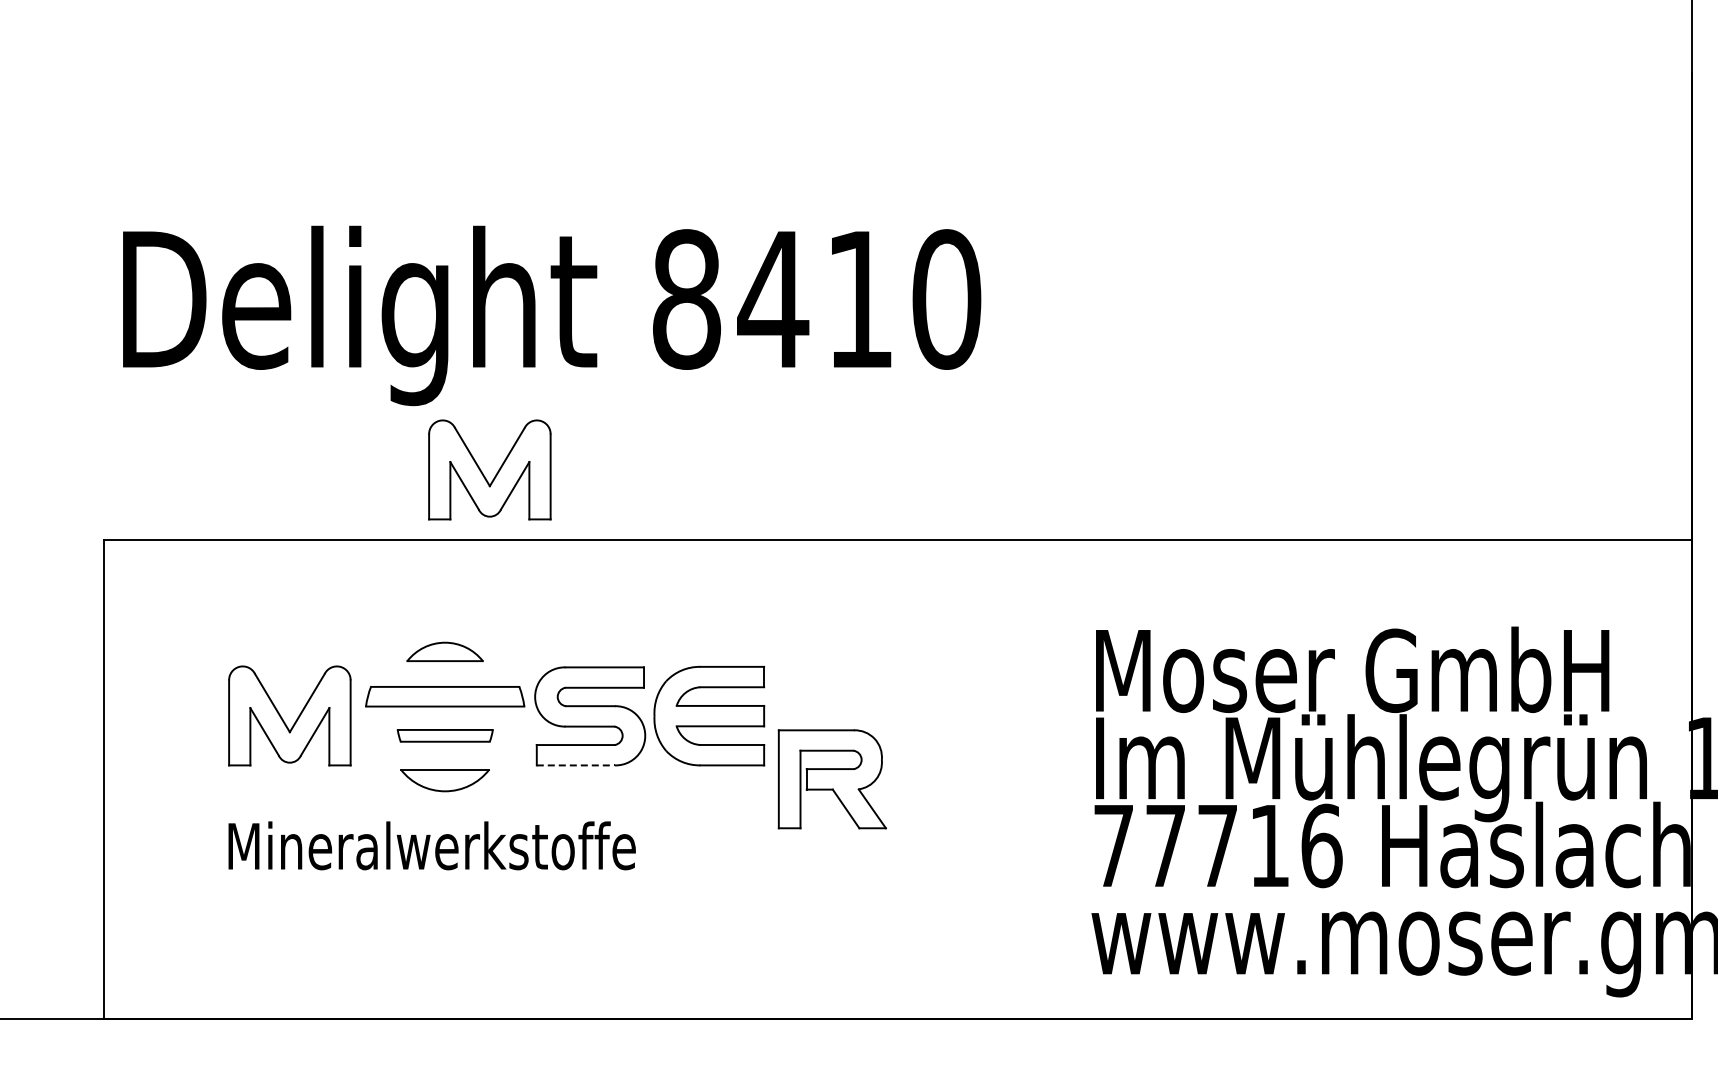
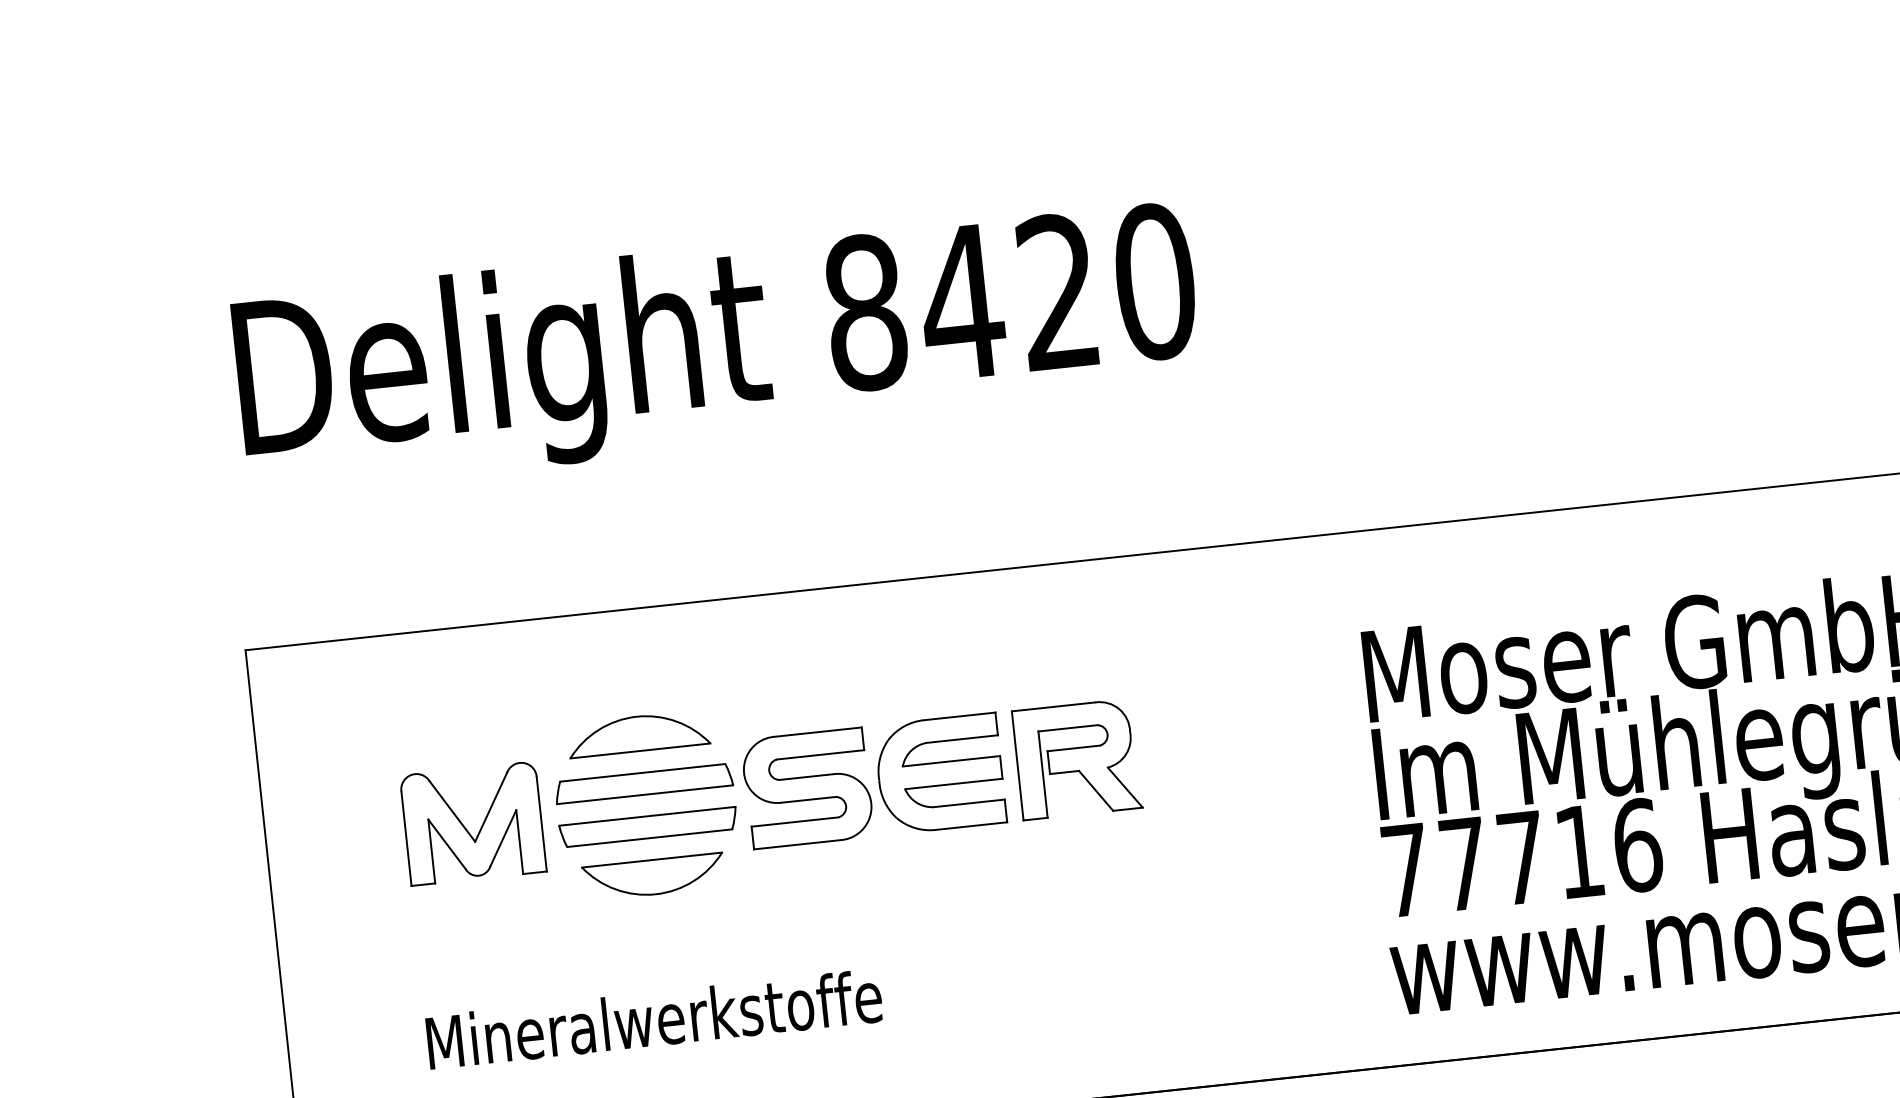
text: (859, 298) -> (1057, 291), 8410 -> 8420
part: (483, 473) -> (660, 530), removed
part: (444, 651) -> (637, 733), size x1.67
part: (445, 735) -> (648, 826), size x1.67
line: (576, 765) -> (798, 844), dashed -> solid
part: (831, 779) -> (1076, 759), moved
part: (444, 780) -> (653, 877), size x1.43
text: (431, 845) -> (653, 1018), moved

